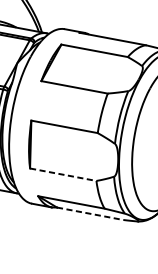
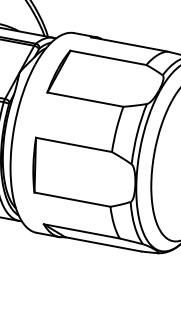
line: (63, 174) -> (72, 199), dashed -> solid
line: (90, 213) -> (103, 244), dashed -> solid

